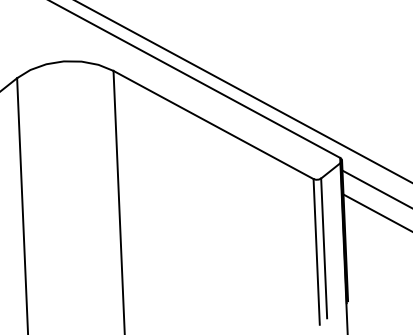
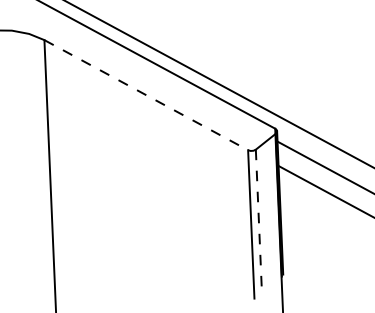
line: (213, 125) -> (146, 95), solid -> dashed
line: (324, 248) -> (259, 220), solid -> dashed

